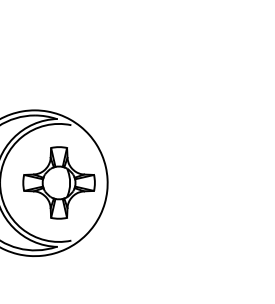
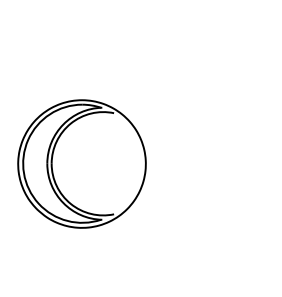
part: (59, 182) -> (103, 163), removed

